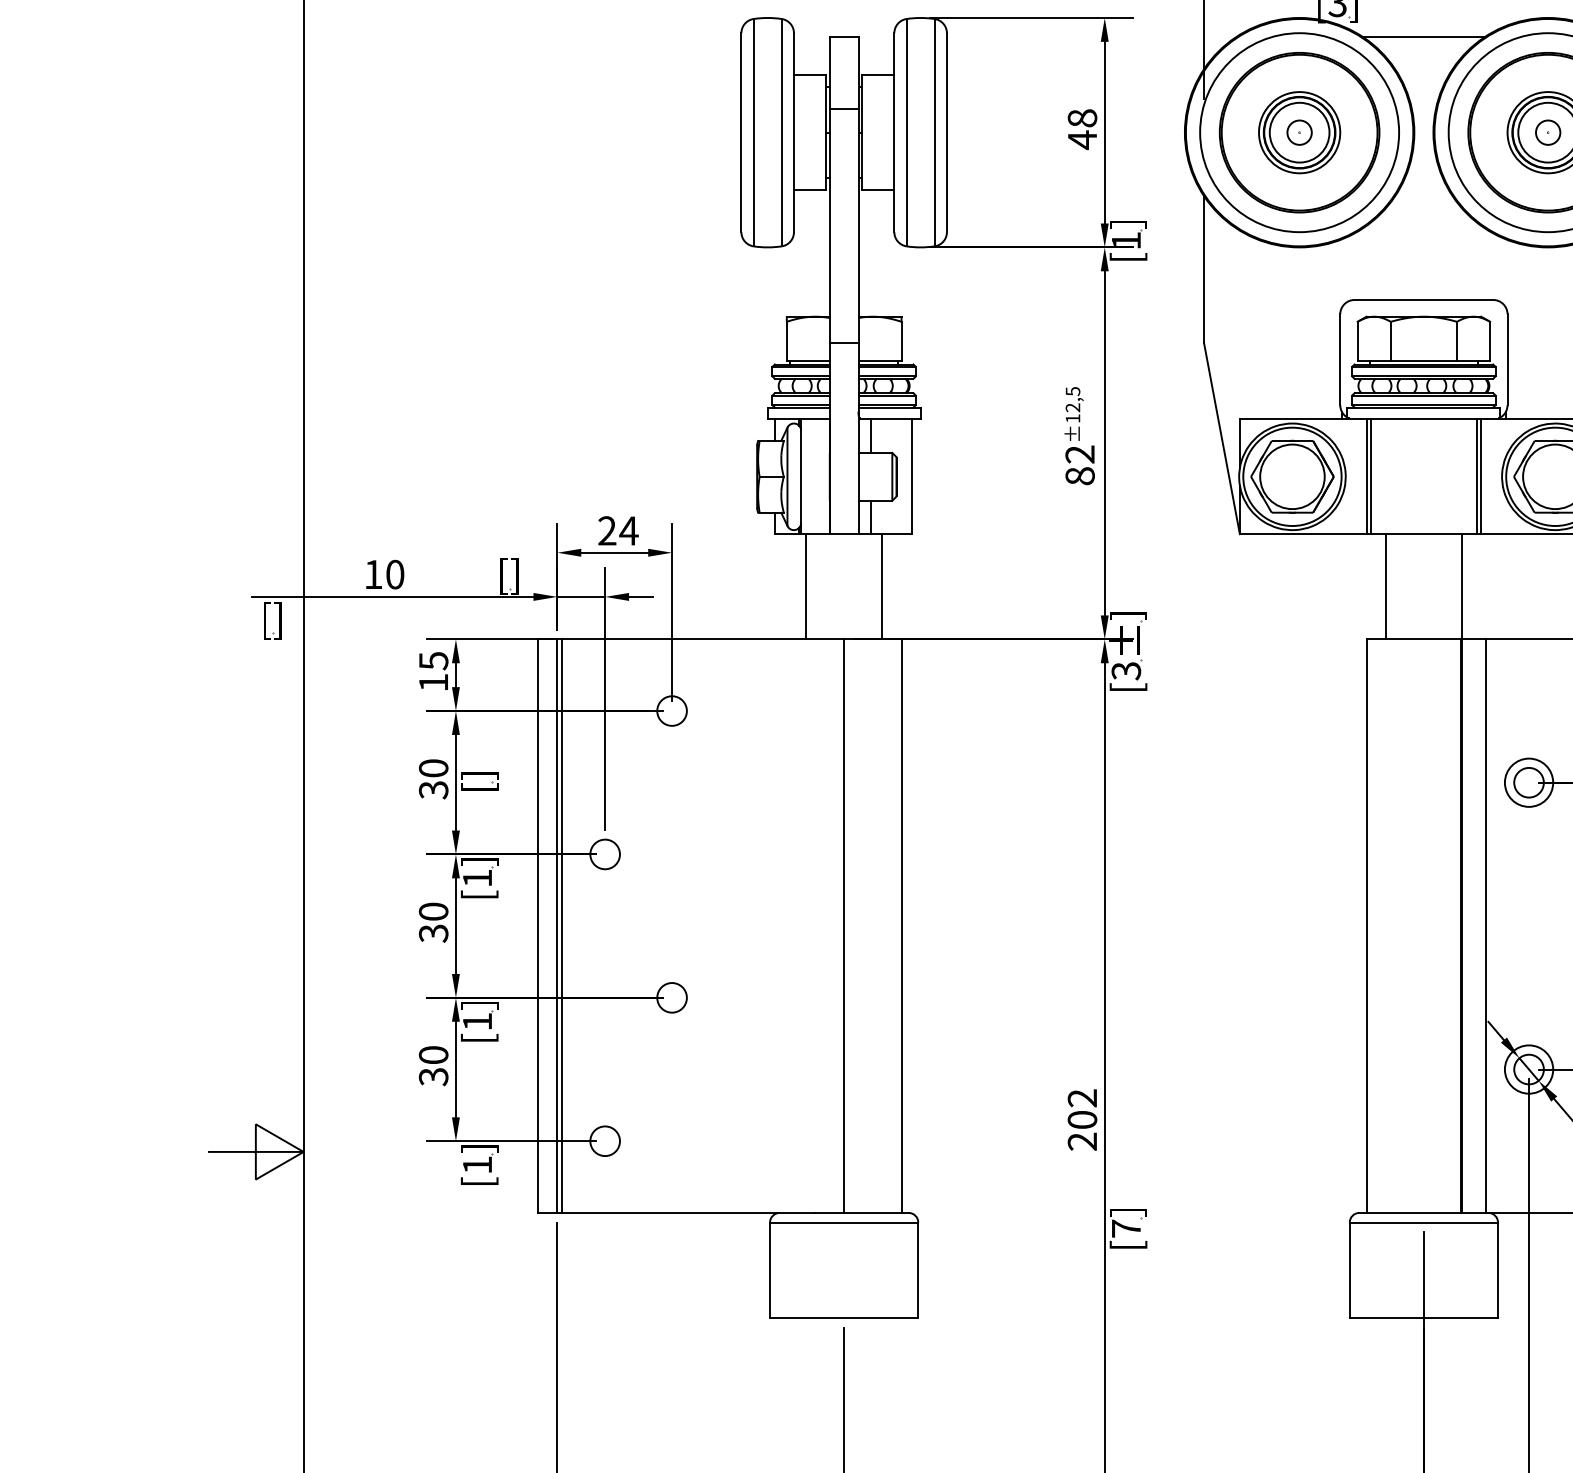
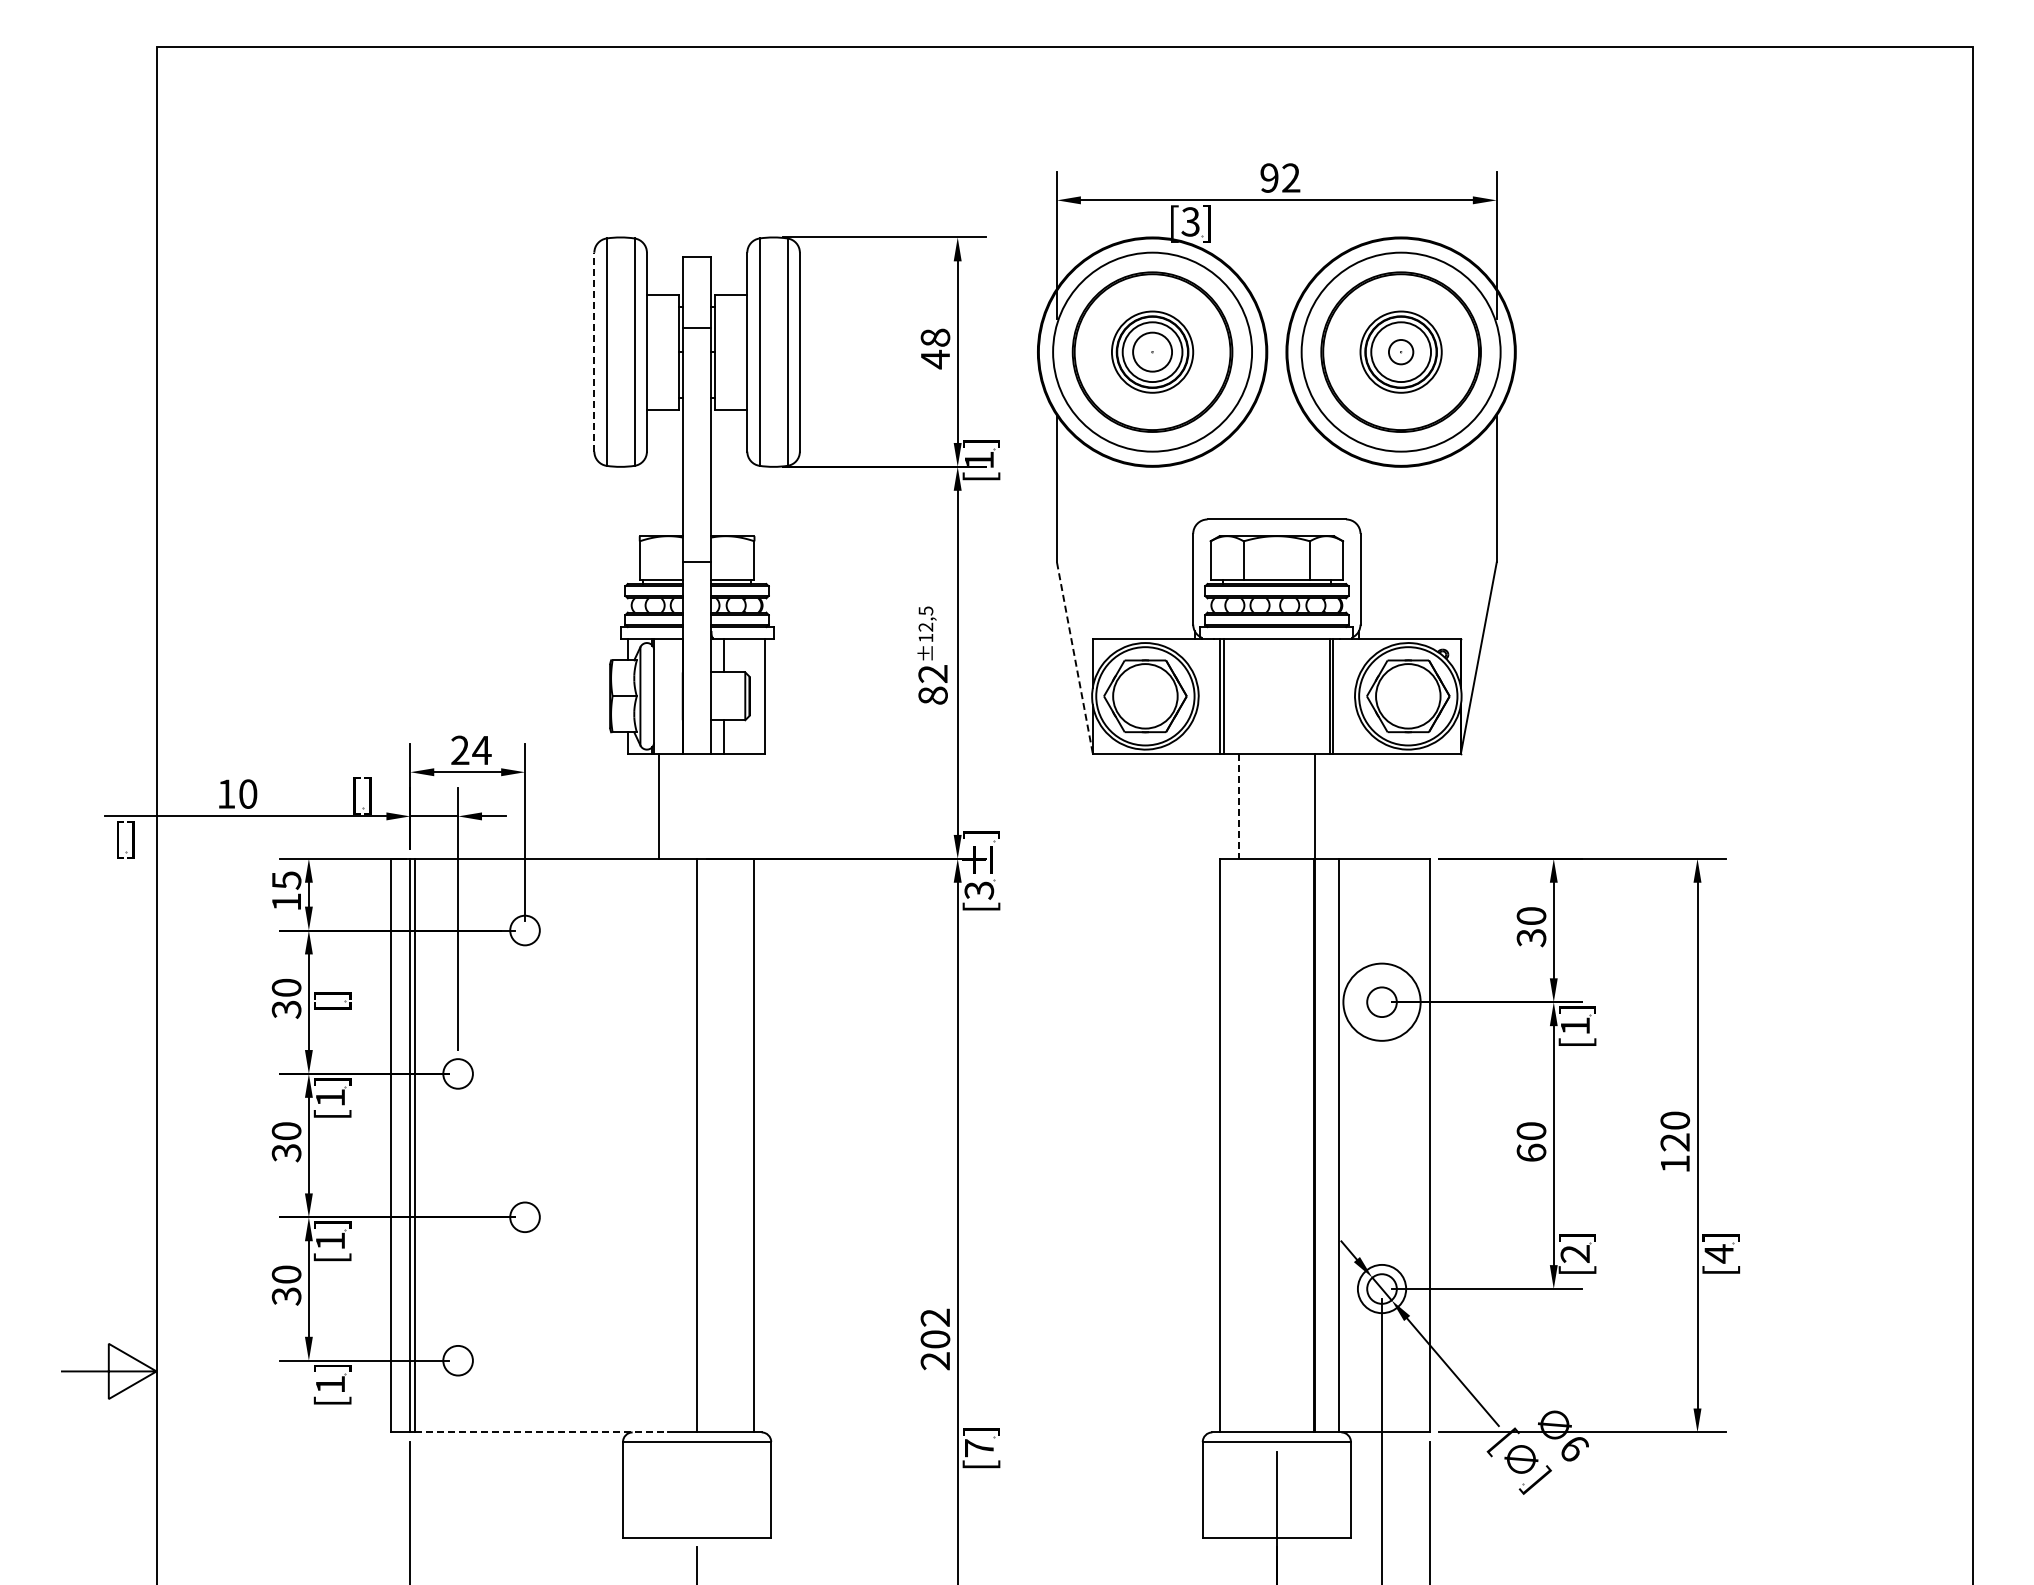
line: (1423, 37) -> (1276, 256), removed
line: (741, 132) -> (594, 351), solid -> dashed
circle: (1299, 132) -> (1152, 351), size x1.6
line: (1222, 439) -> (1075, 658), solid -> dashed
line: (882, 586) -> (735, 805), removed
line: (1385, 587) -> (1238, 806), solid -> dashed
circle: (1528, 783) -> (1381, 1002), size x1.6
line: (688, 1213) -> (541, 1432), solid -> dashed

